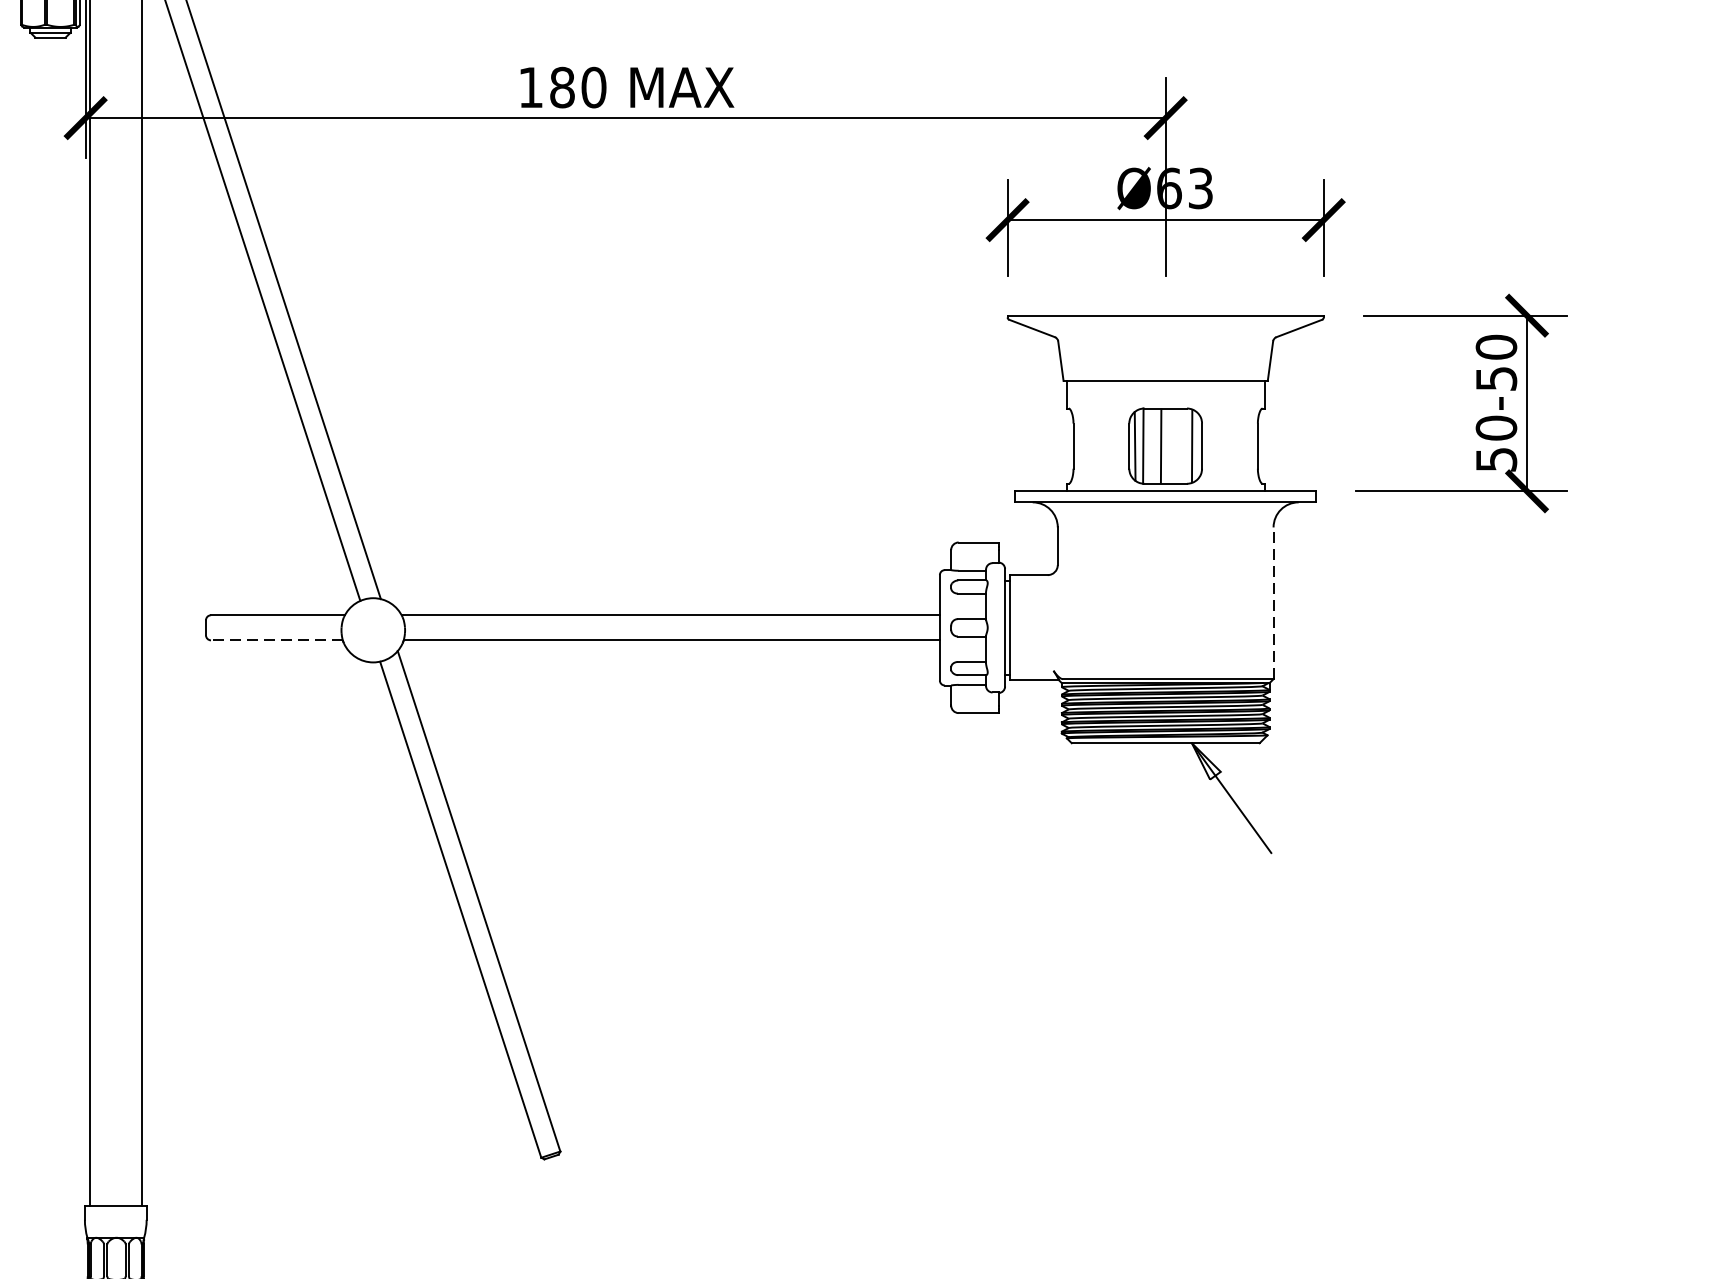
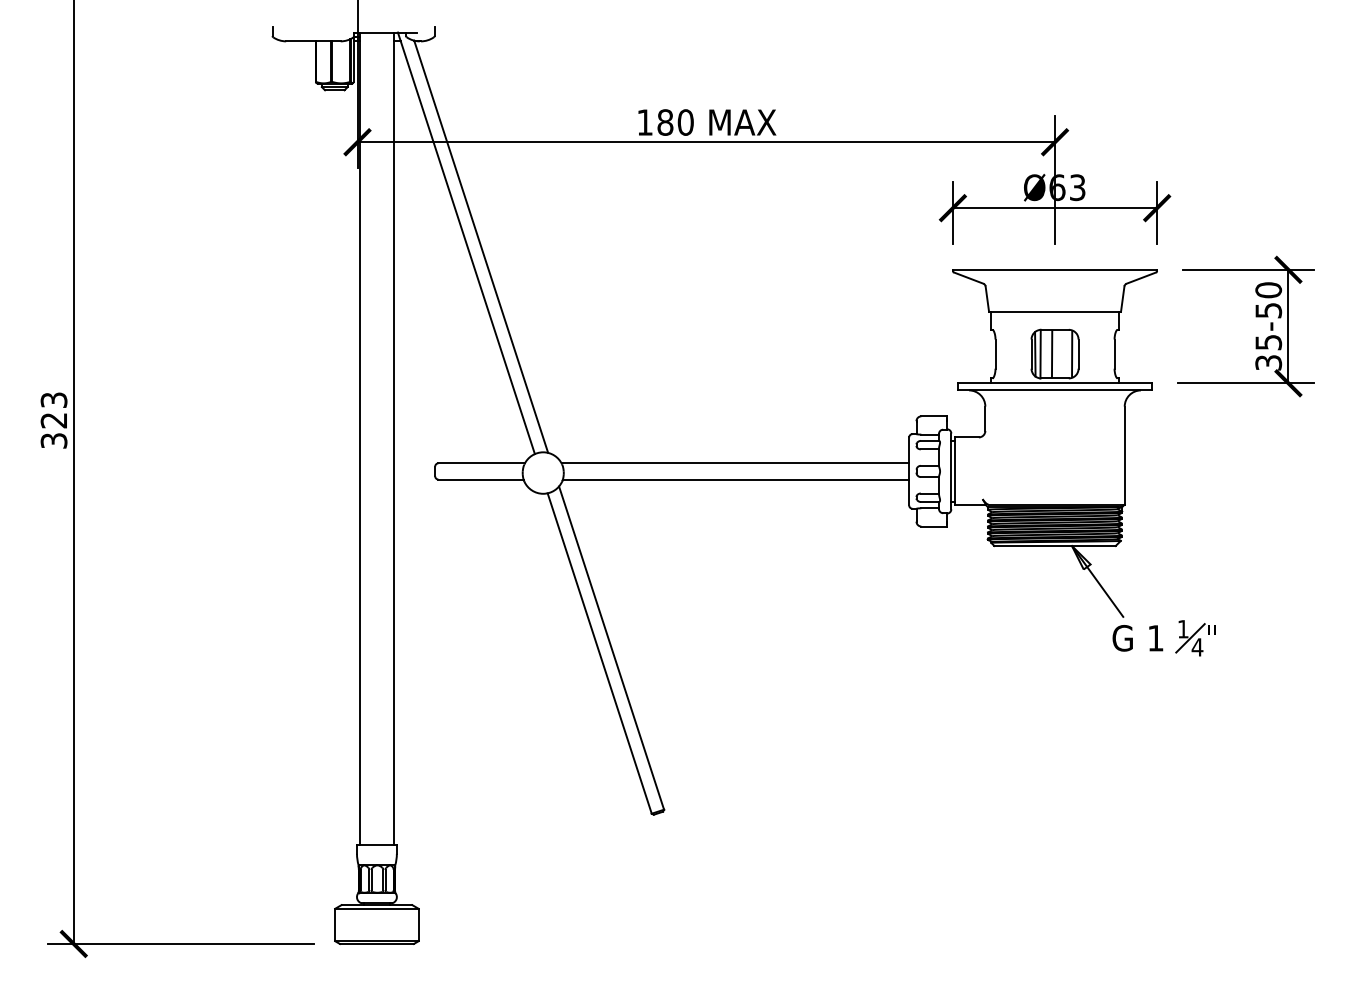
text: (1496, 442) -> (1268, 351), 50-50 -> 35-50
line: (1273, 603) -> (1124, 455), dashed -> solid
line: (277, 640) -> (481, 479), dashed -> solid
part: (1333, 886) -> (1163, 638), added

